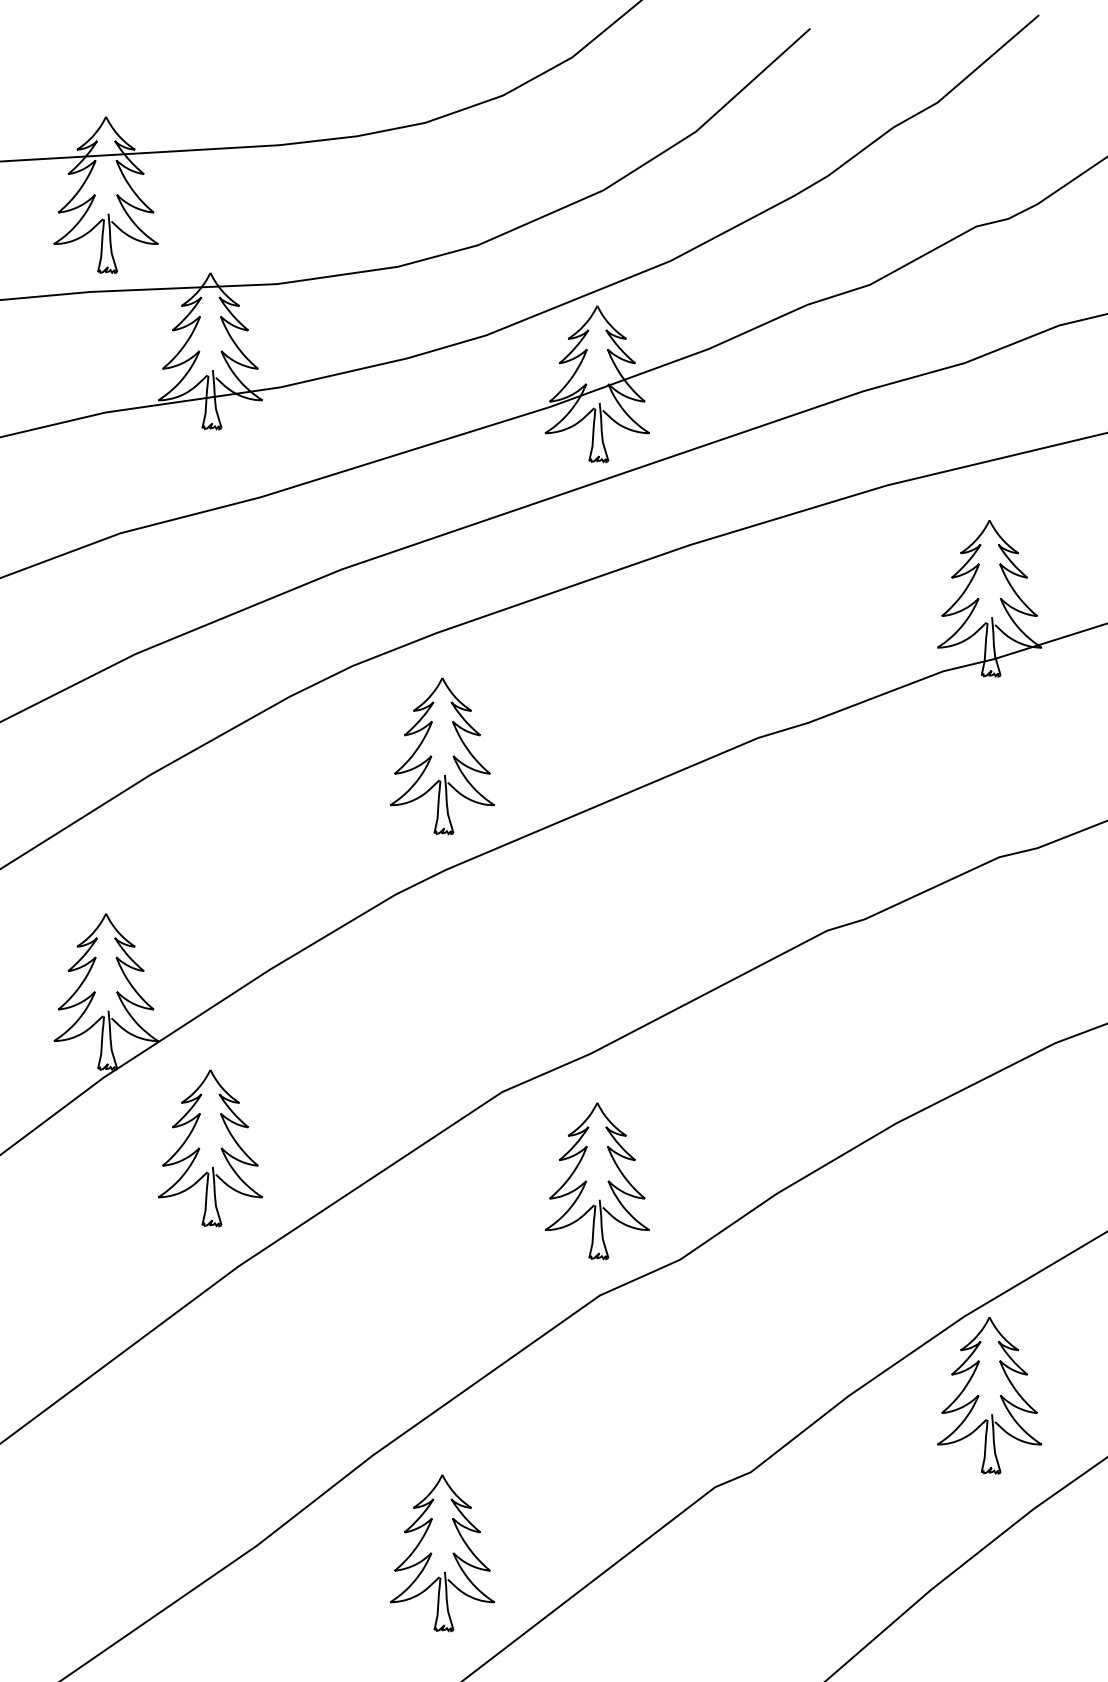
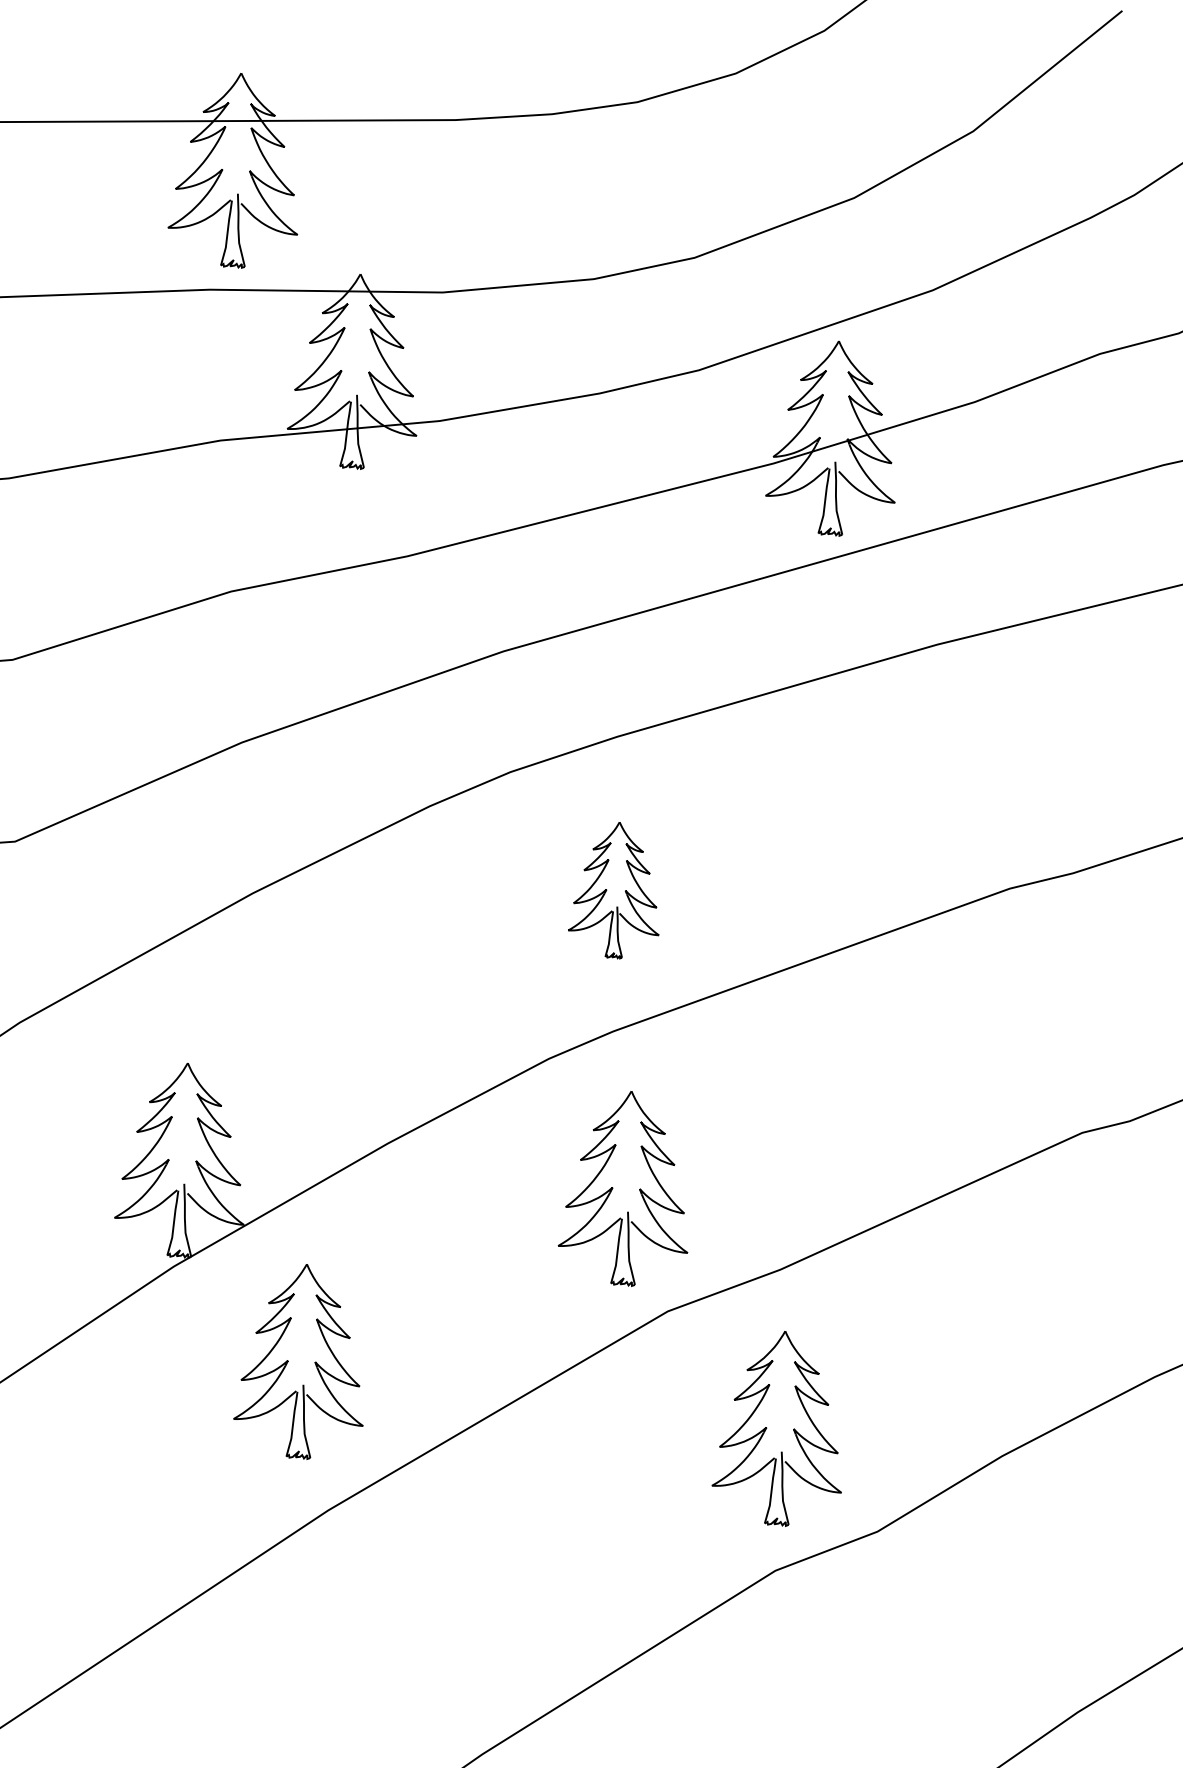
part: (441, 756) -> (615, 890), size x0.7
part: (463, 995) -> (626, 1188), added

